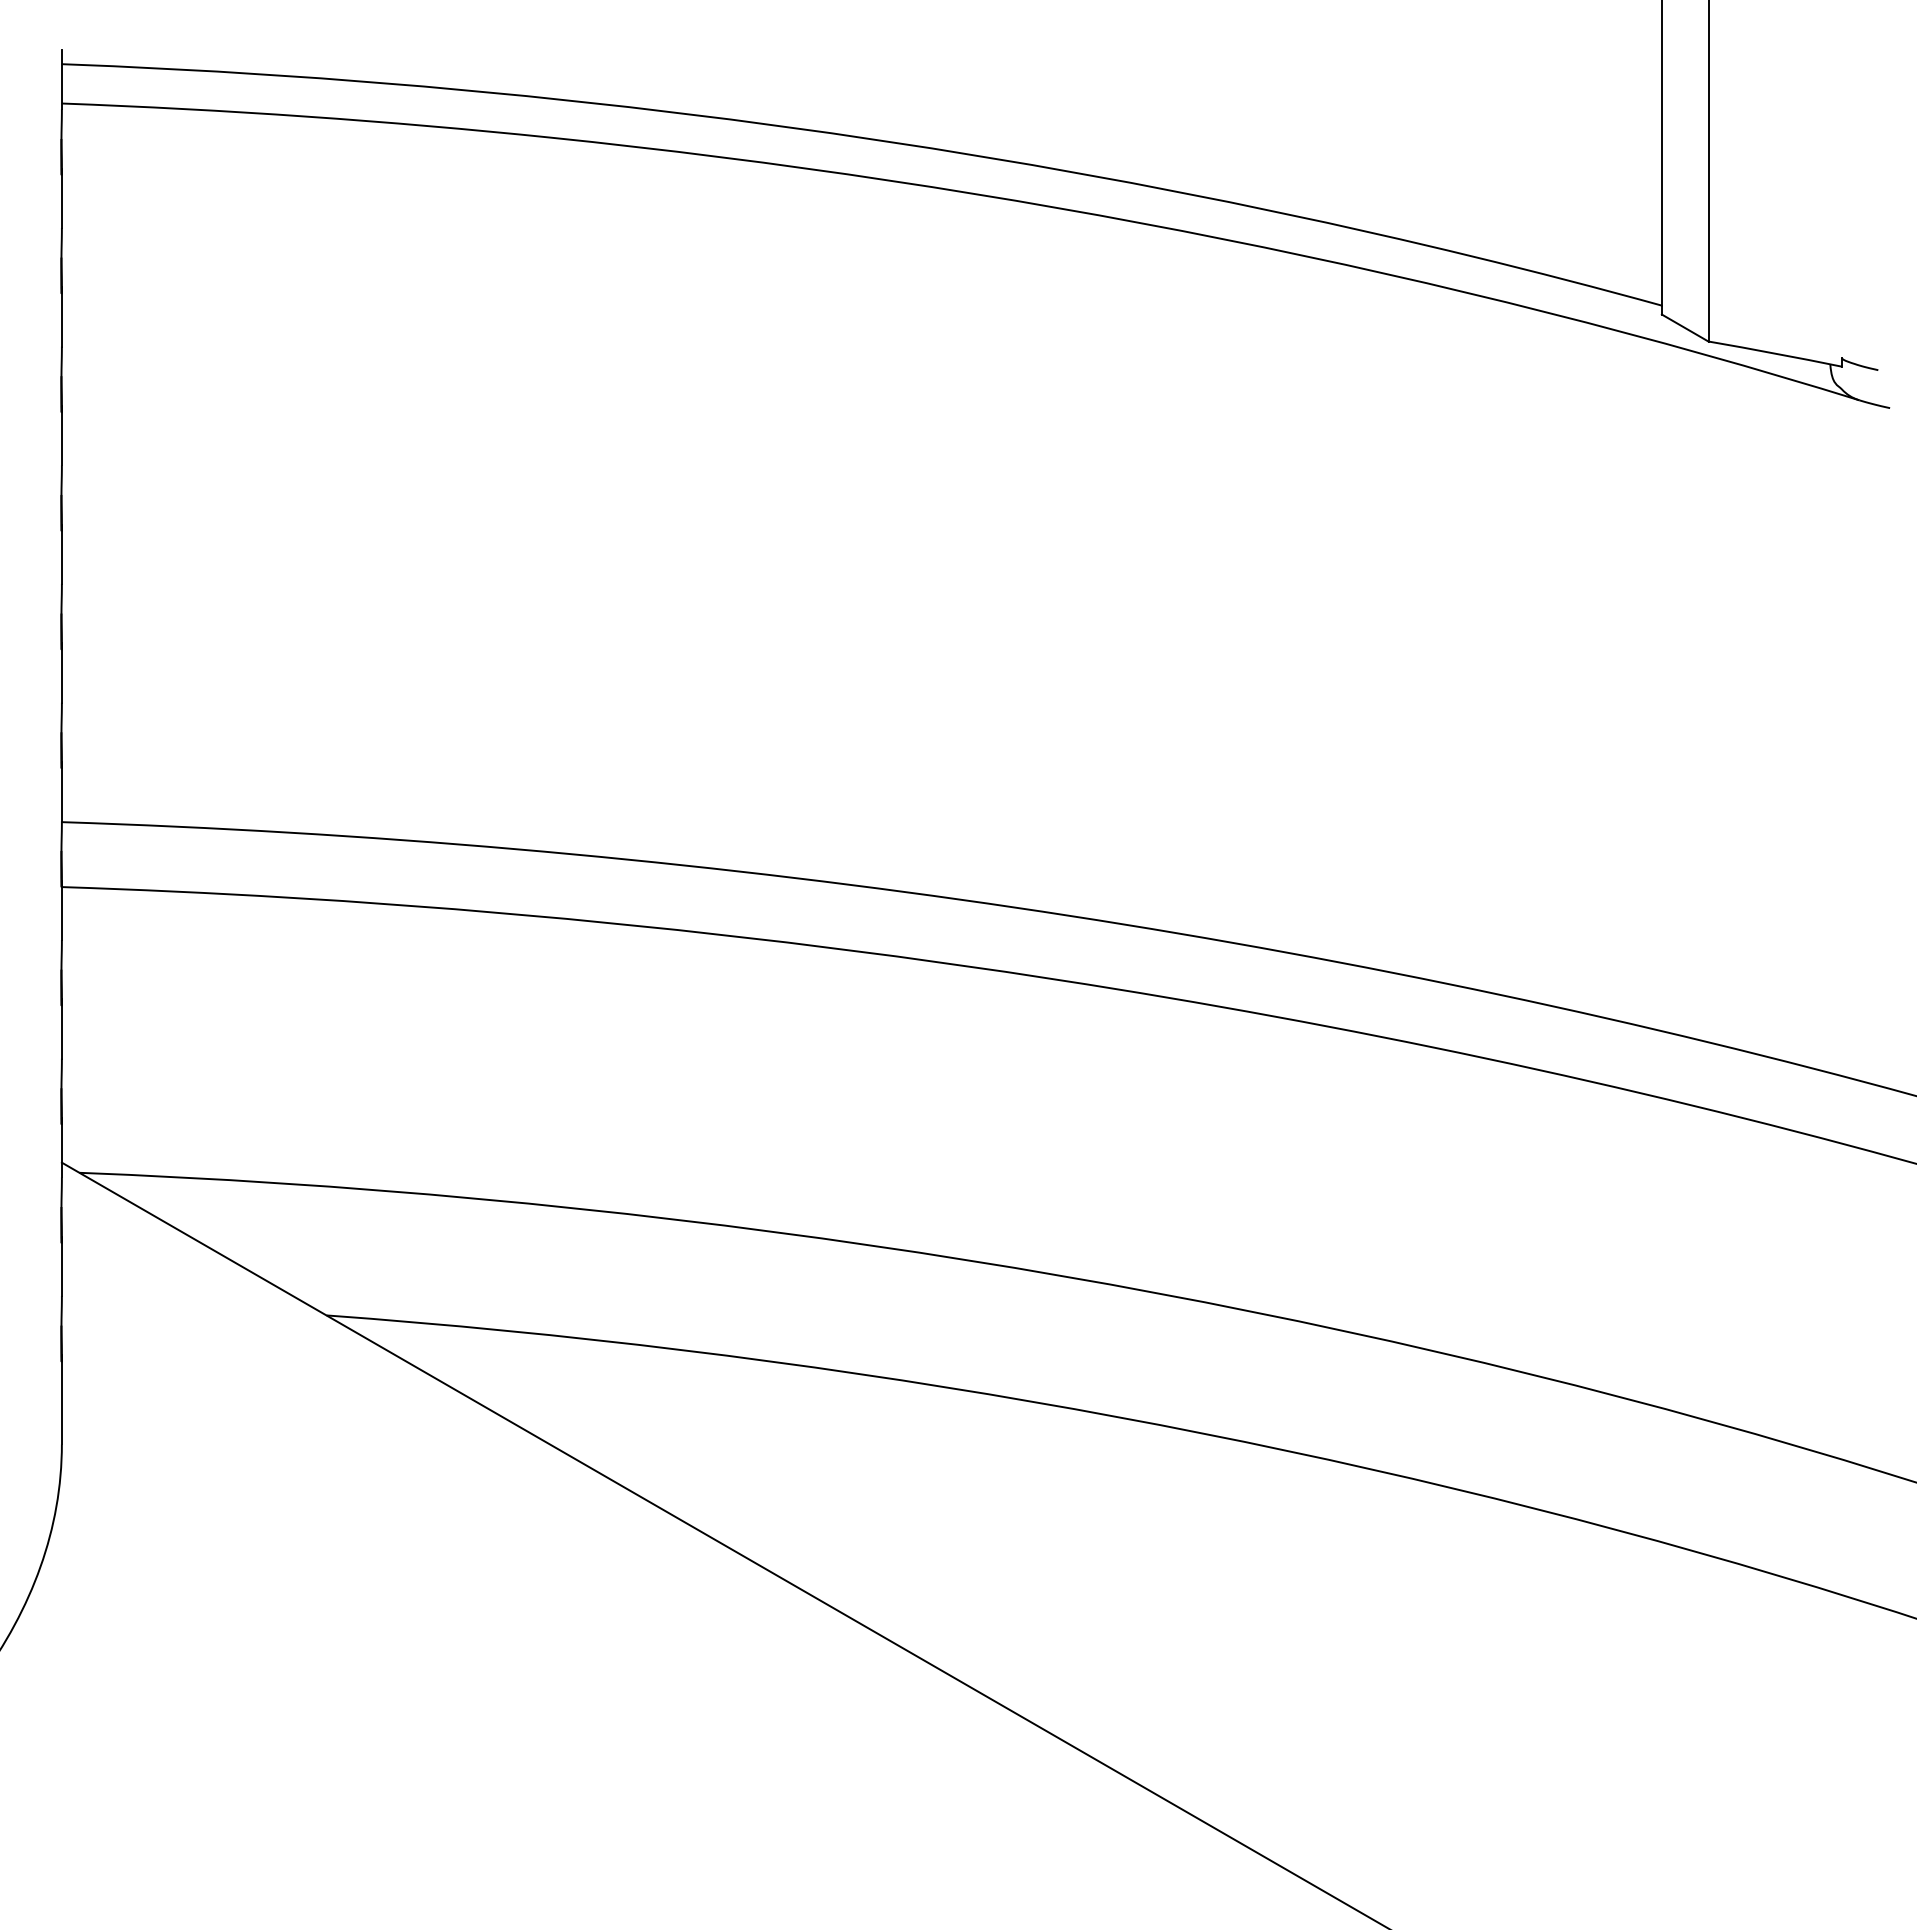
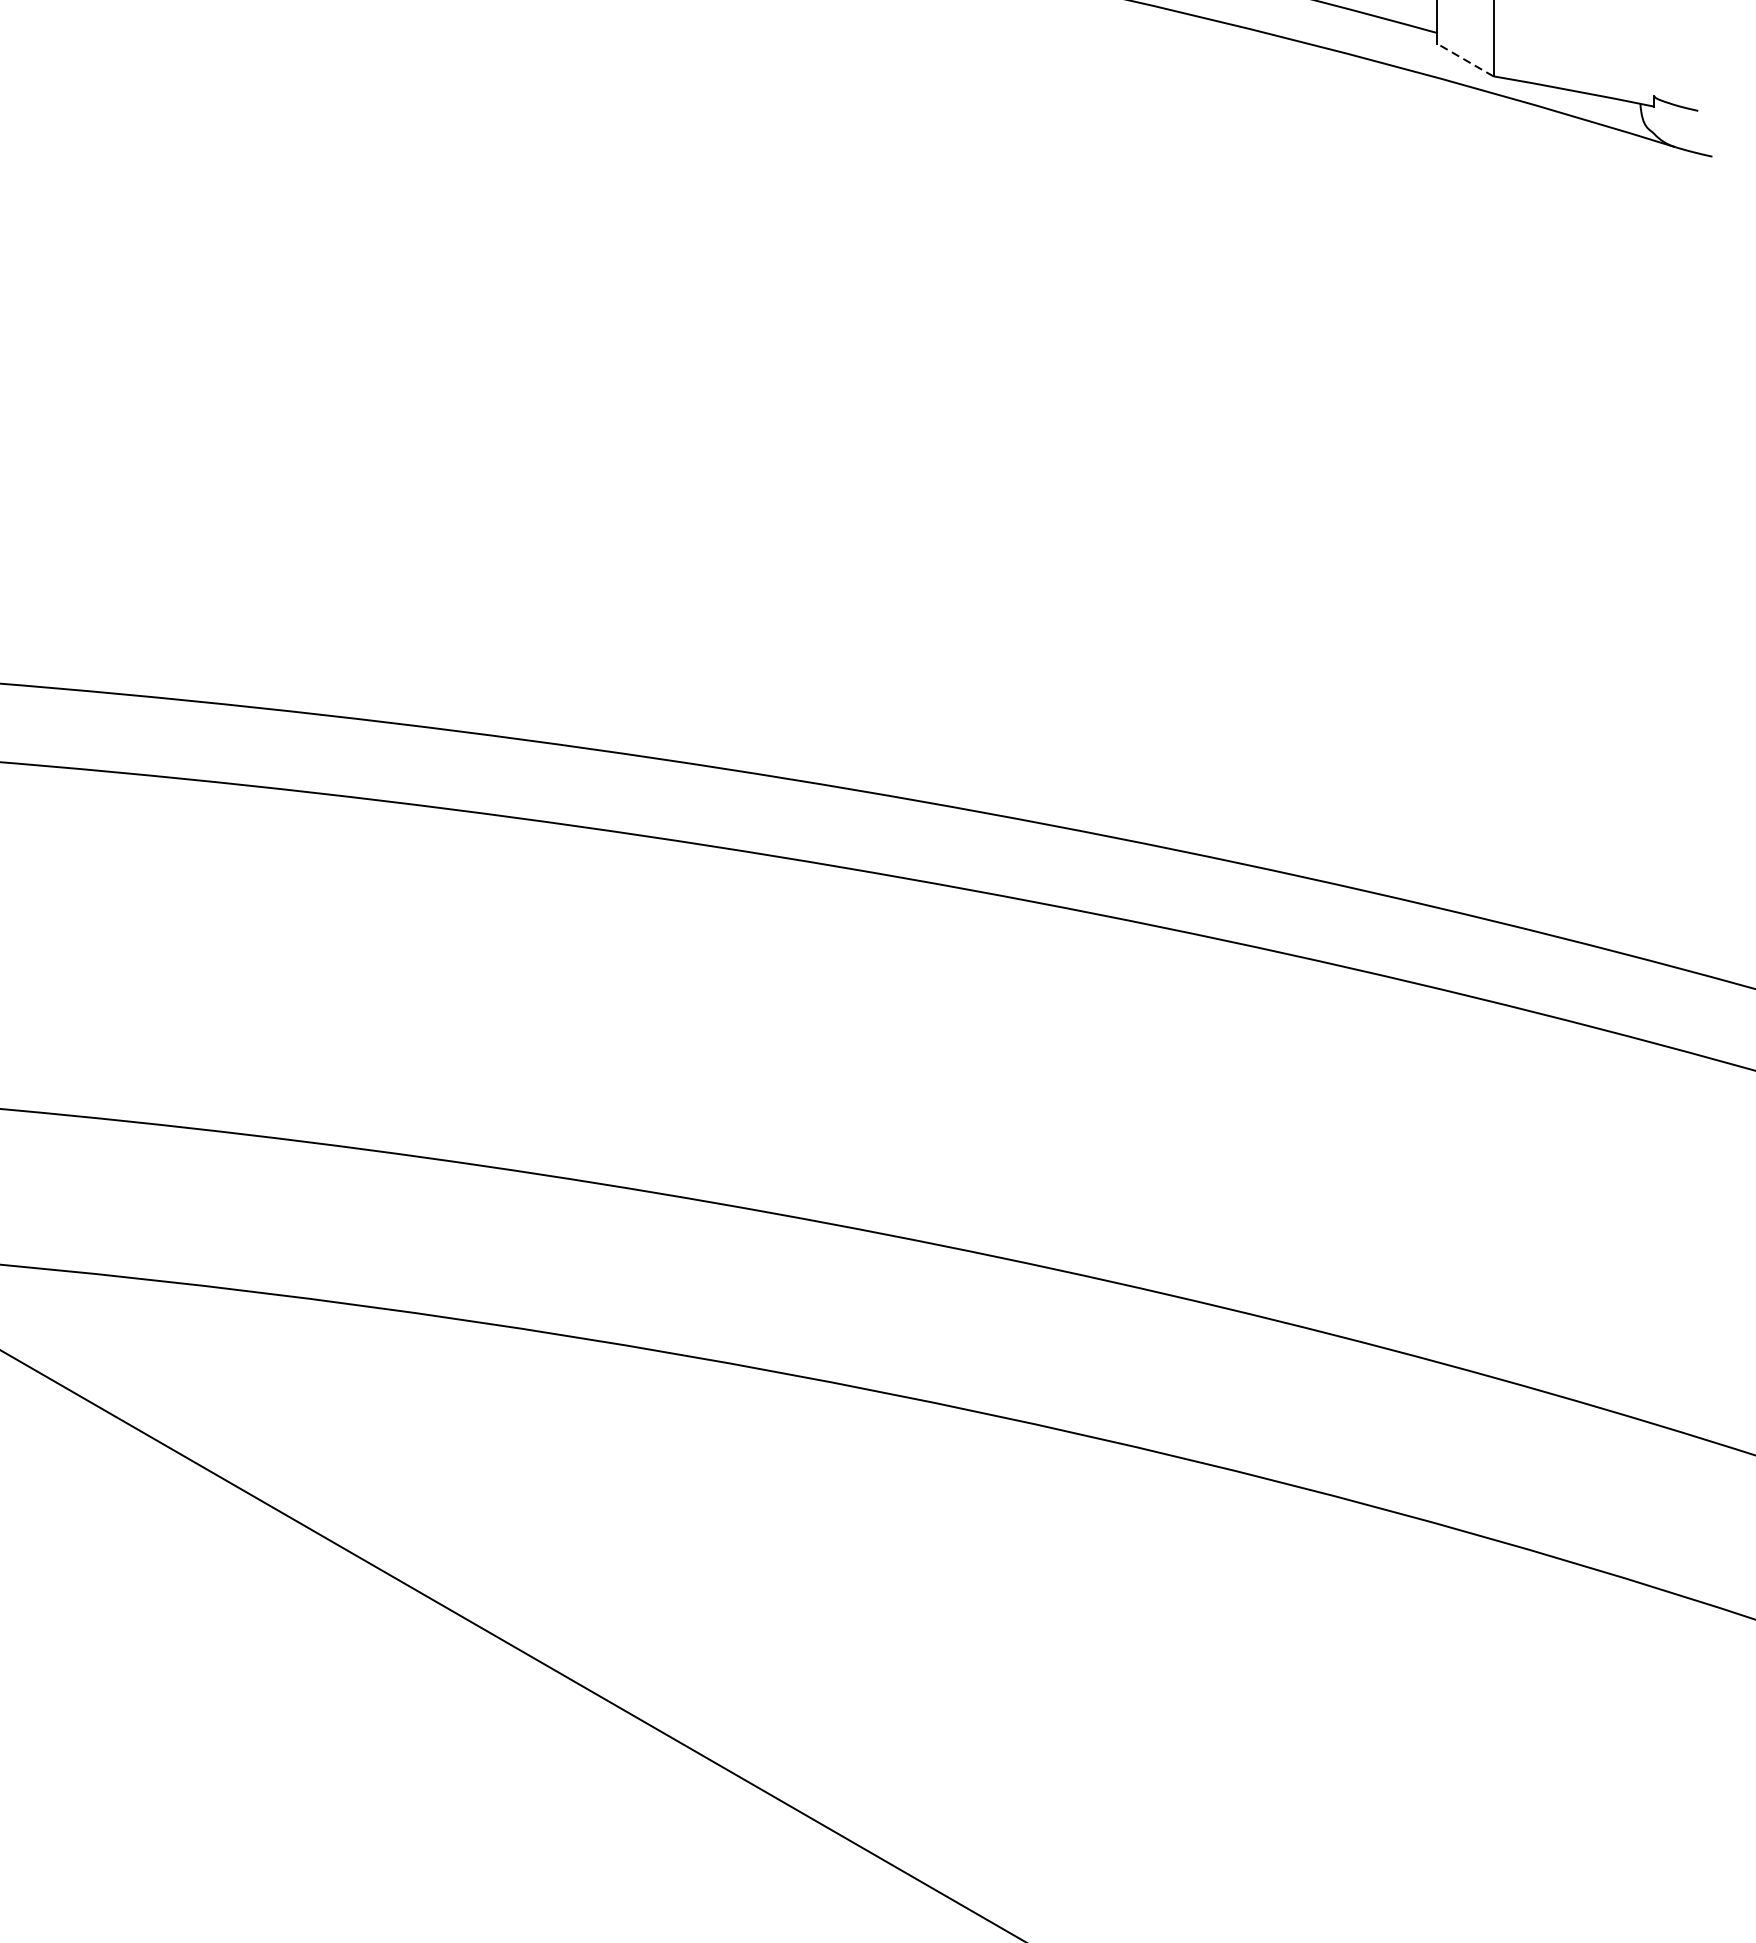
line: (1685, 328) -> (1465, 60), solid -> dashed

